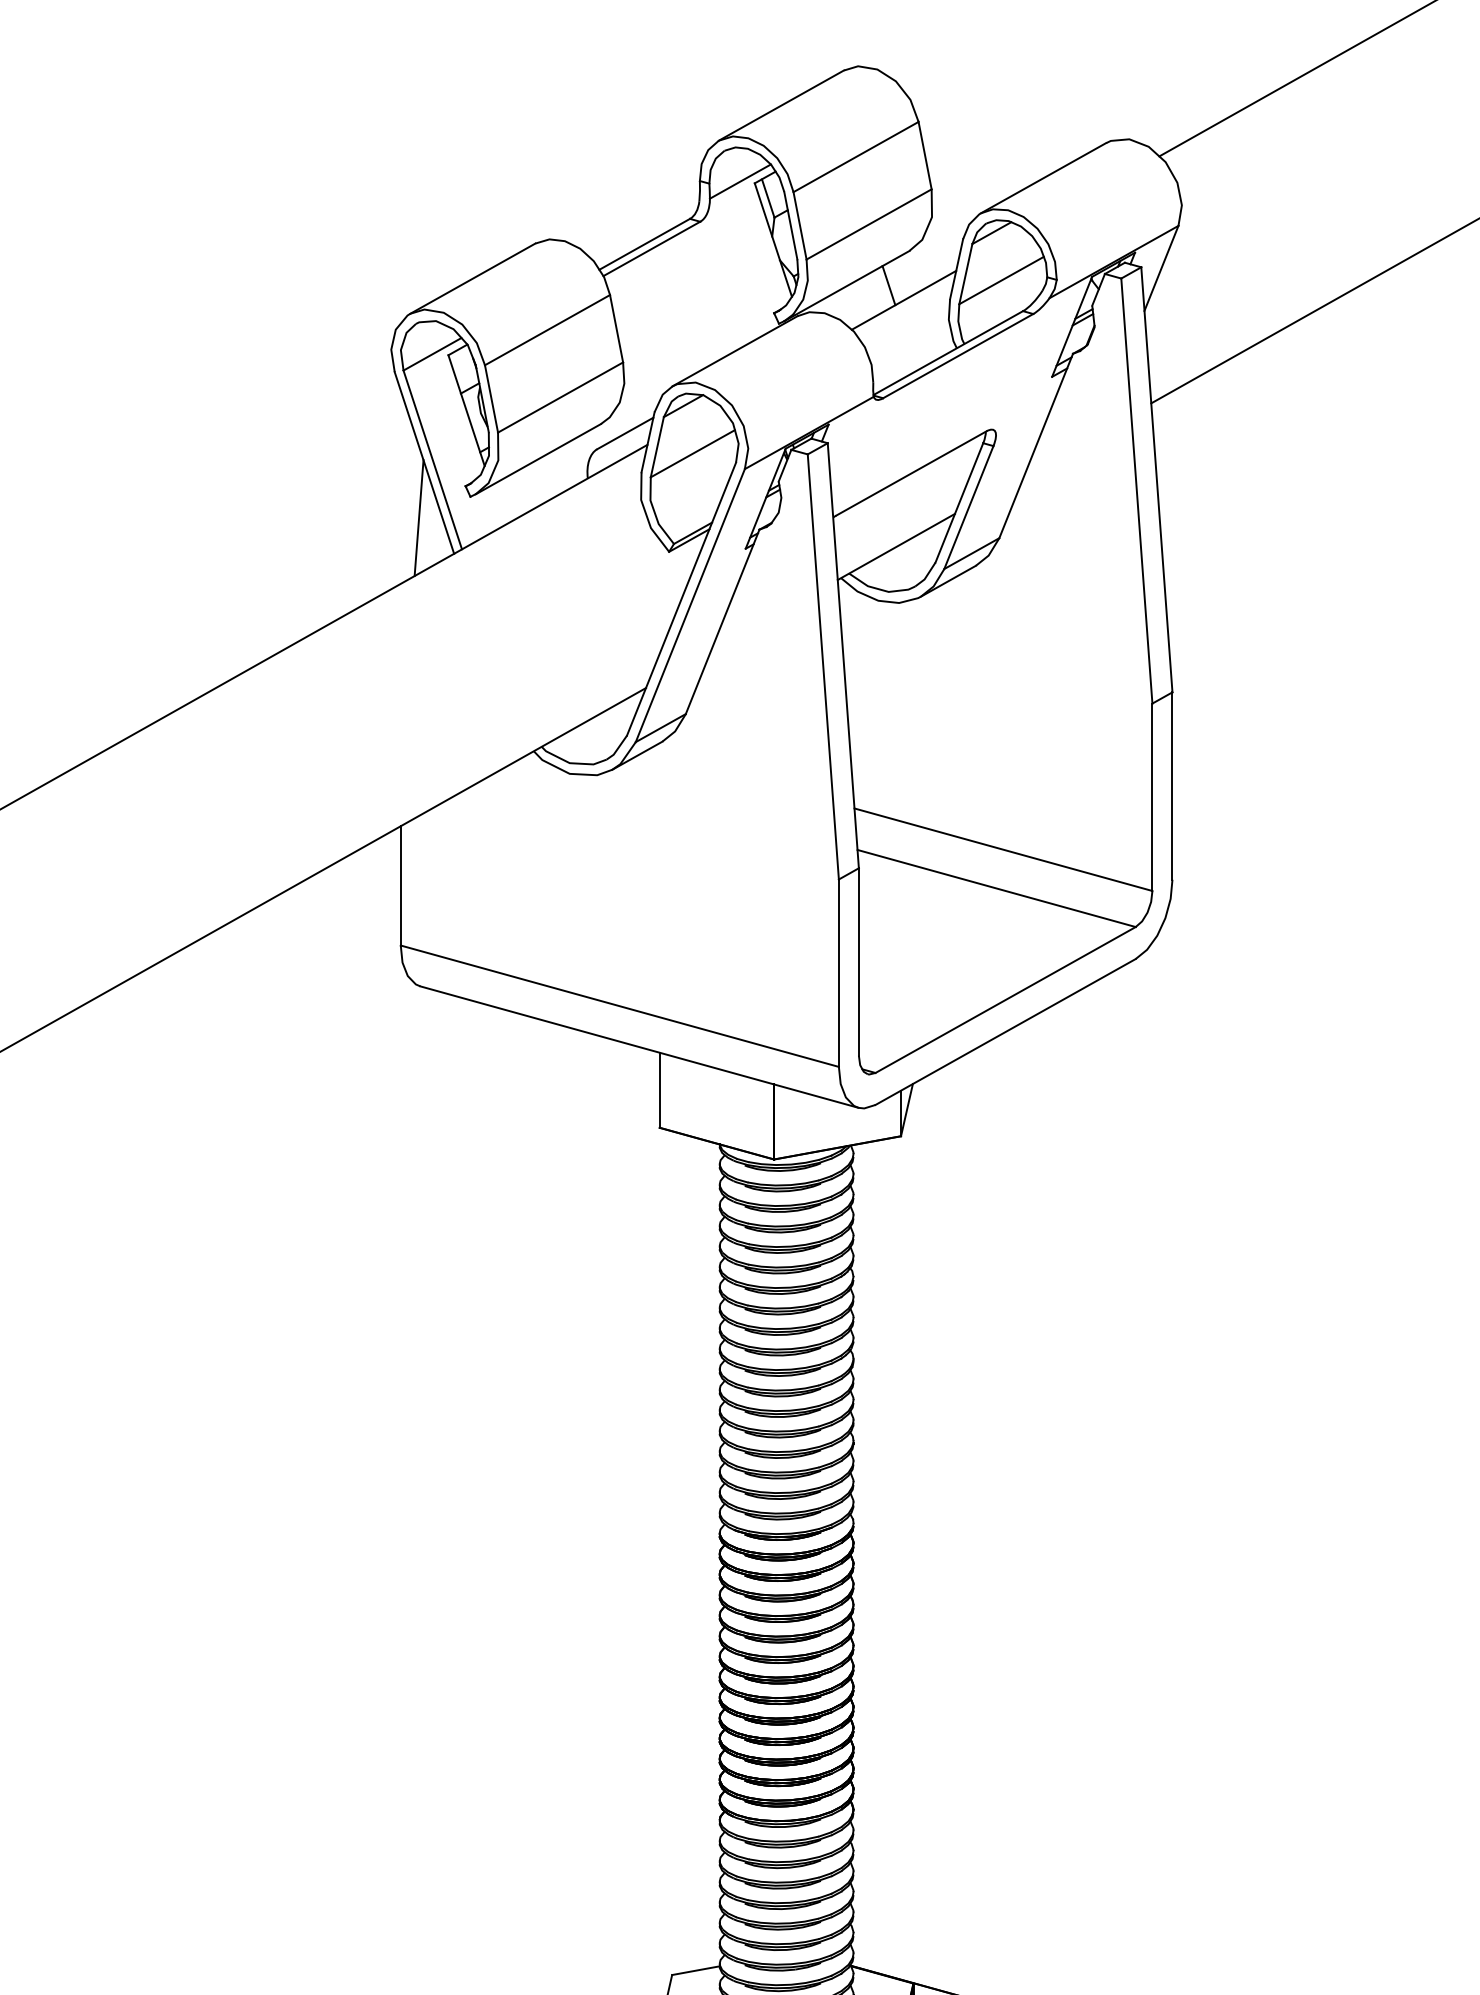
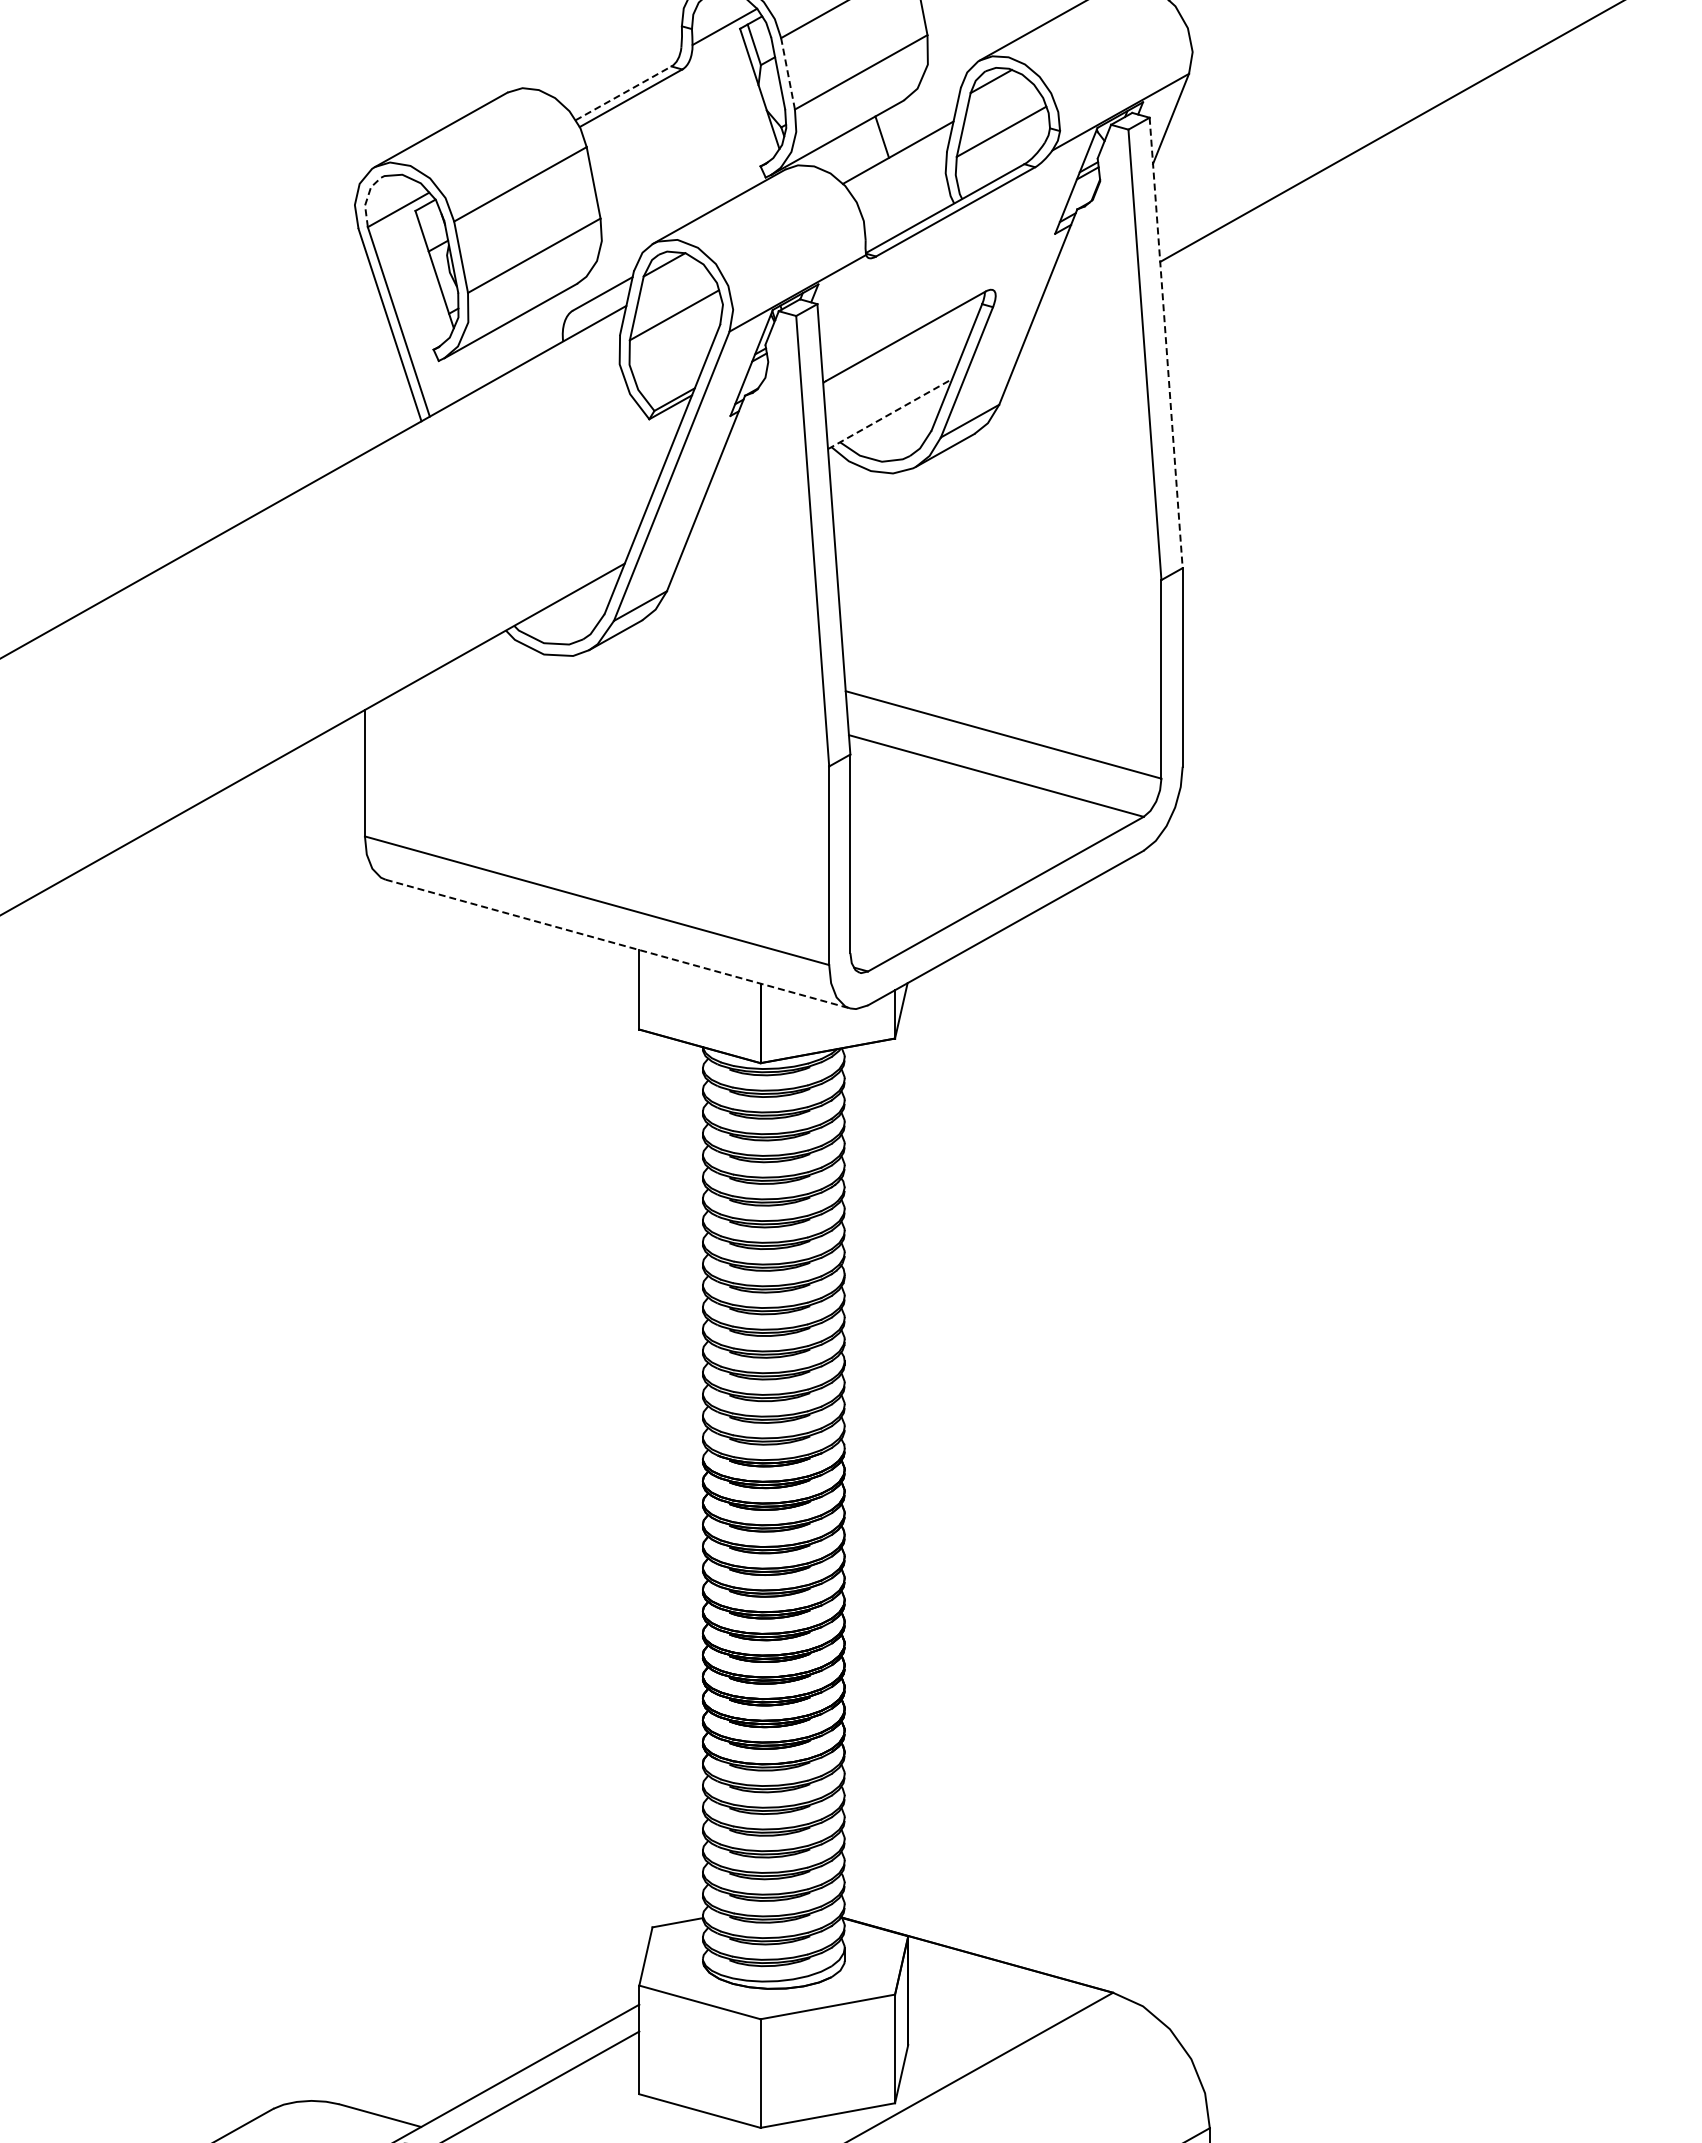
line: (799, 225) -> (787, 73), solid -> dashed
line: (644, 244) -> (623, 93), solid -> dashed
line: (402, 345) -> (366, 200), solid -> dashed
line: (1157, 479) -> (1166, 342), solid -> dashed
line: (419, 518) -> (384, 383), removed
line: (896, 546) -> (890, 413), solid -> dashed
line: (639, 1047) -> (617, 944), solid -> dashed

